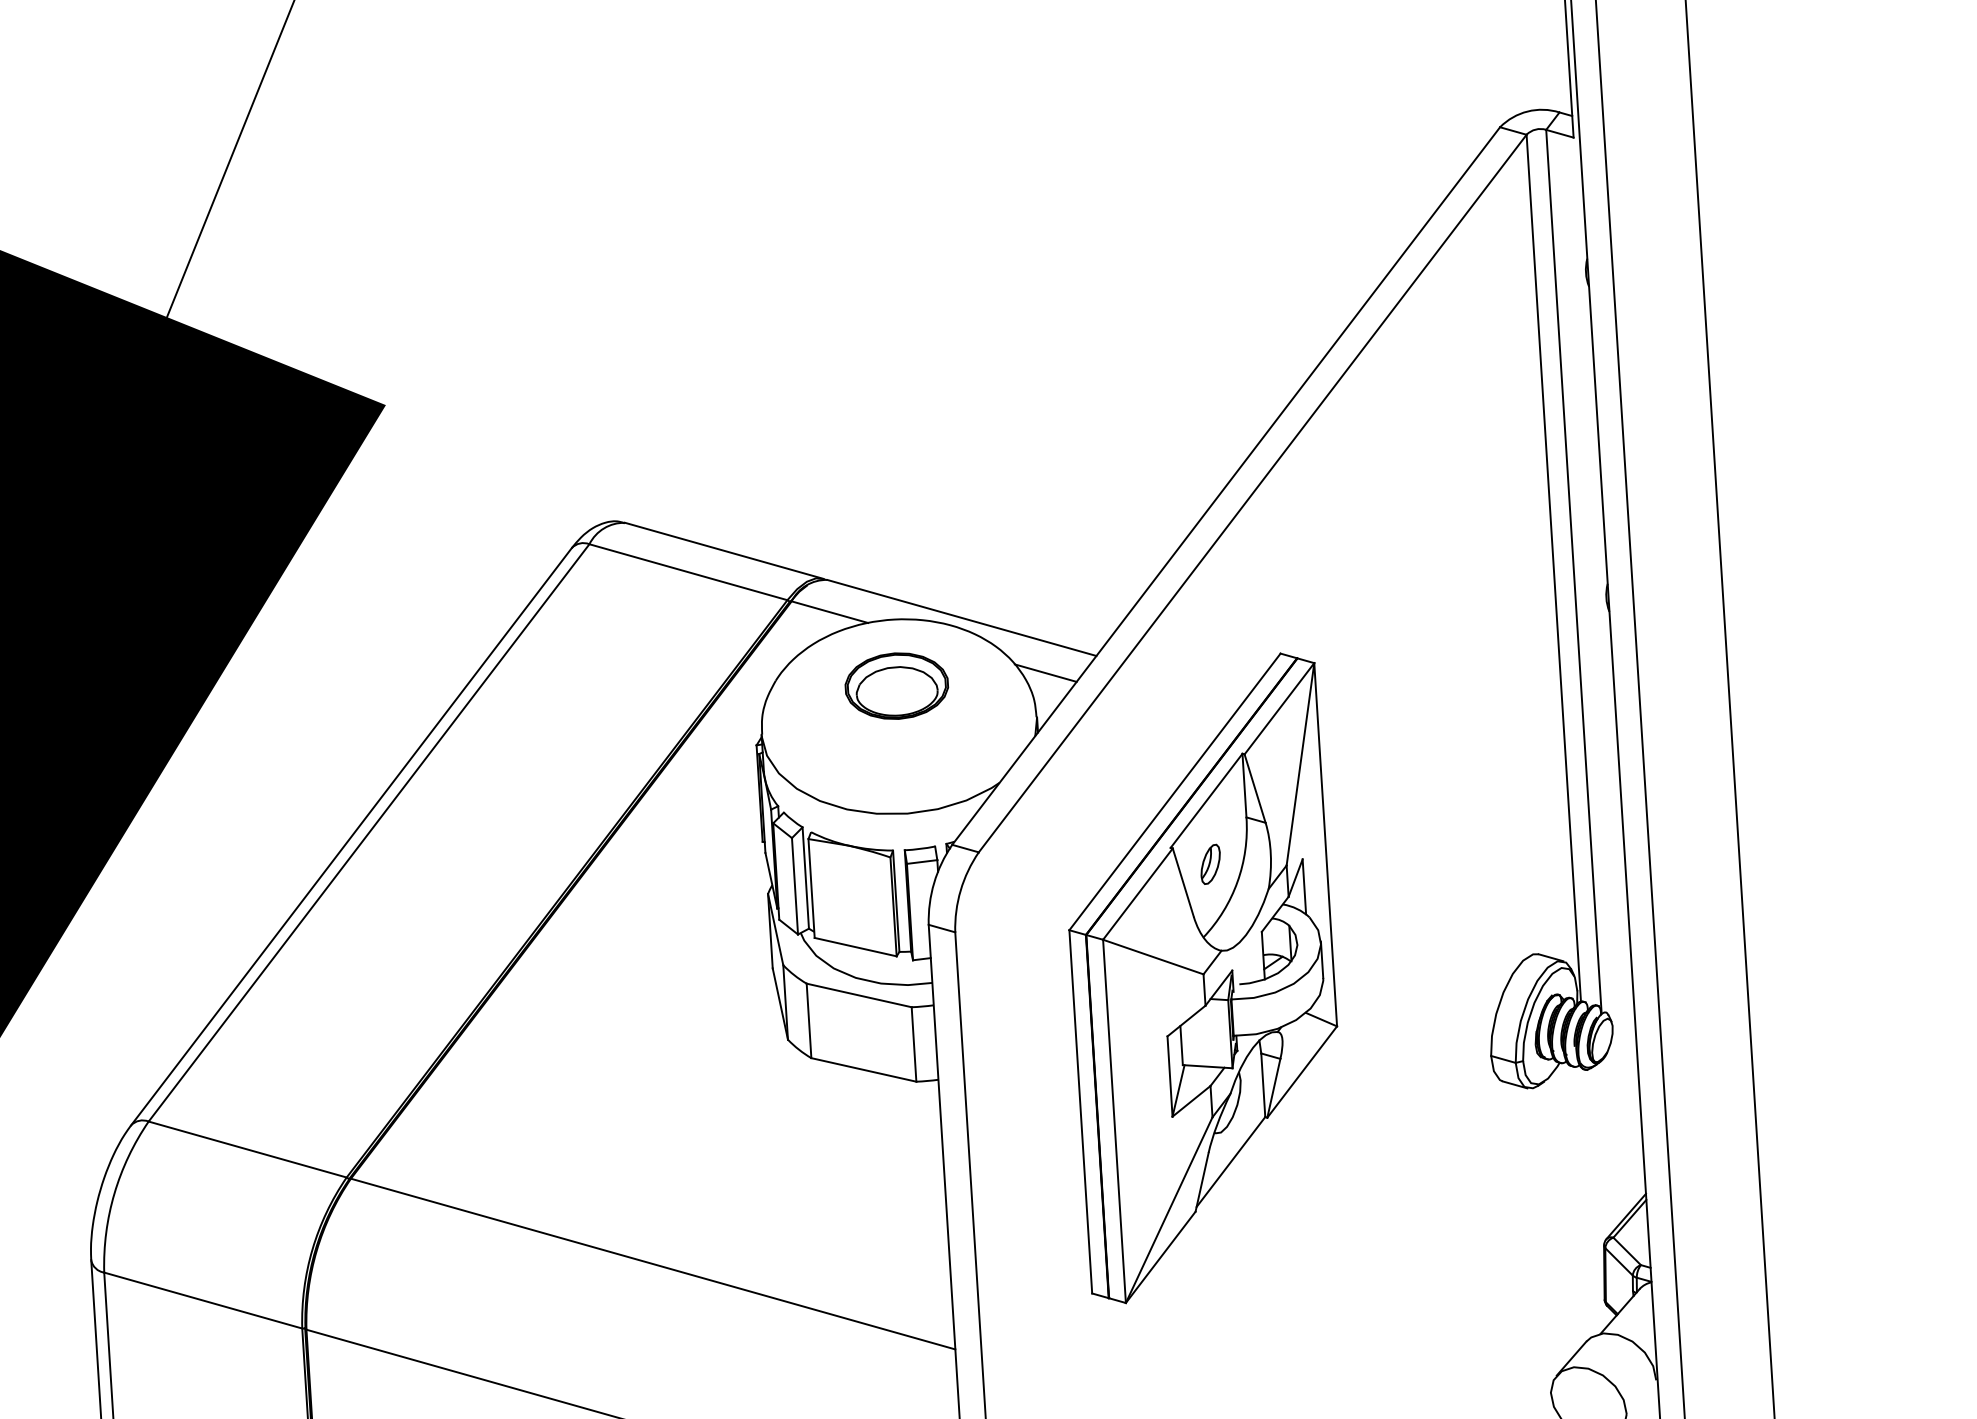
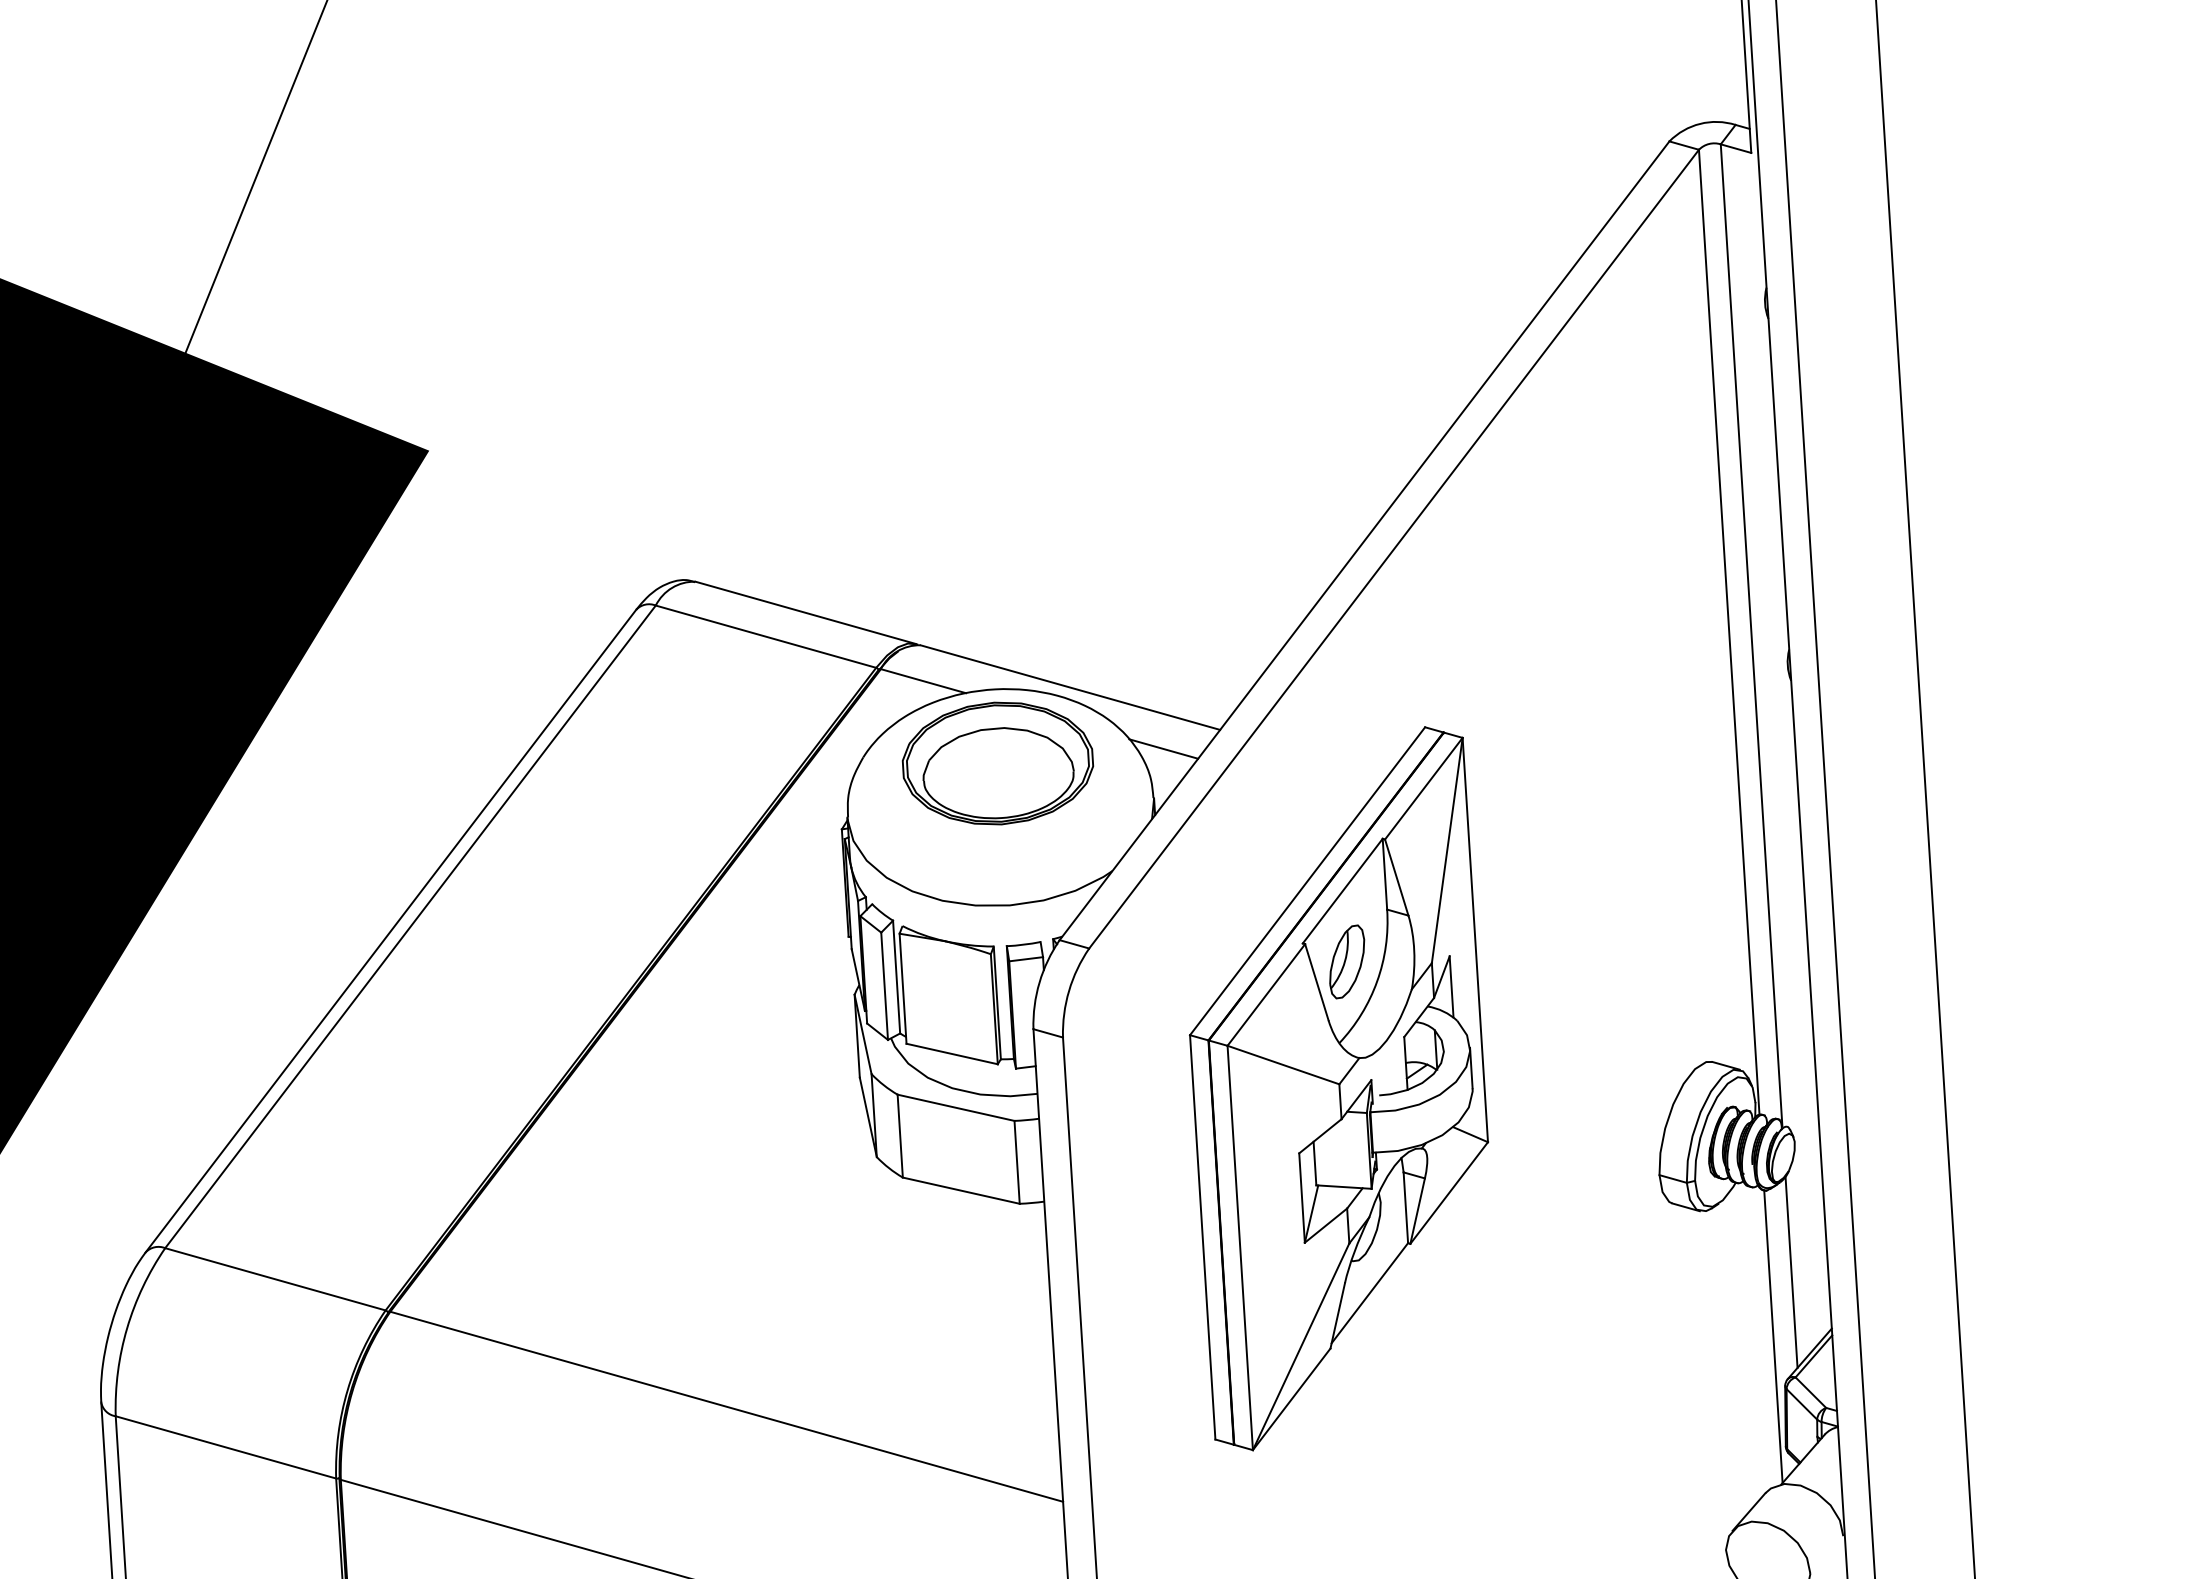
part: (896, 686) -> (997, 763), size x1.67
part: (1210, 864) -> (1347, 961), size x1.67
line: (1609, 1142) -> (1791, 1271), added
line: (1593, 1200) -> (1773, 1336), added

